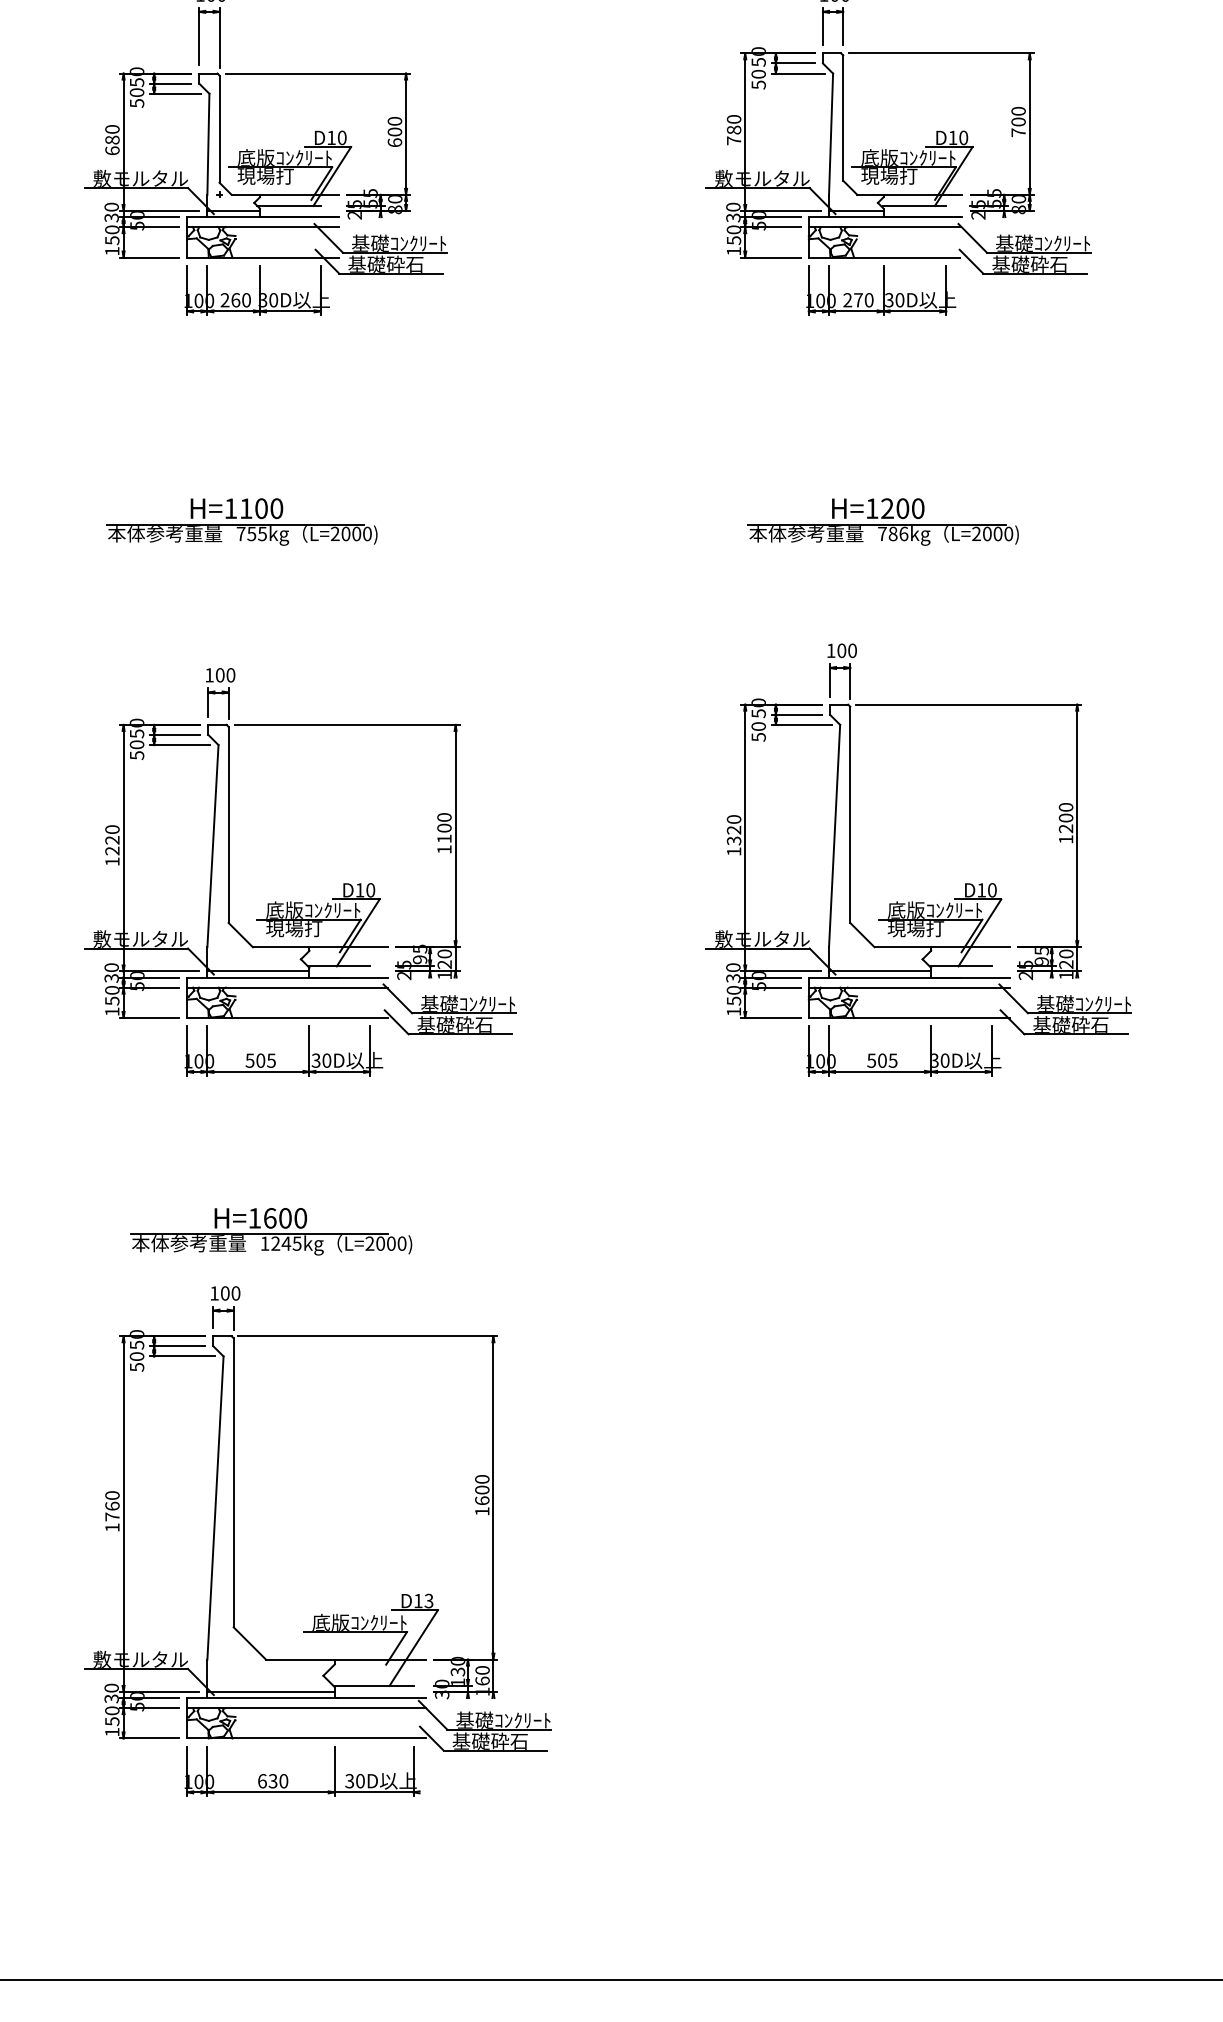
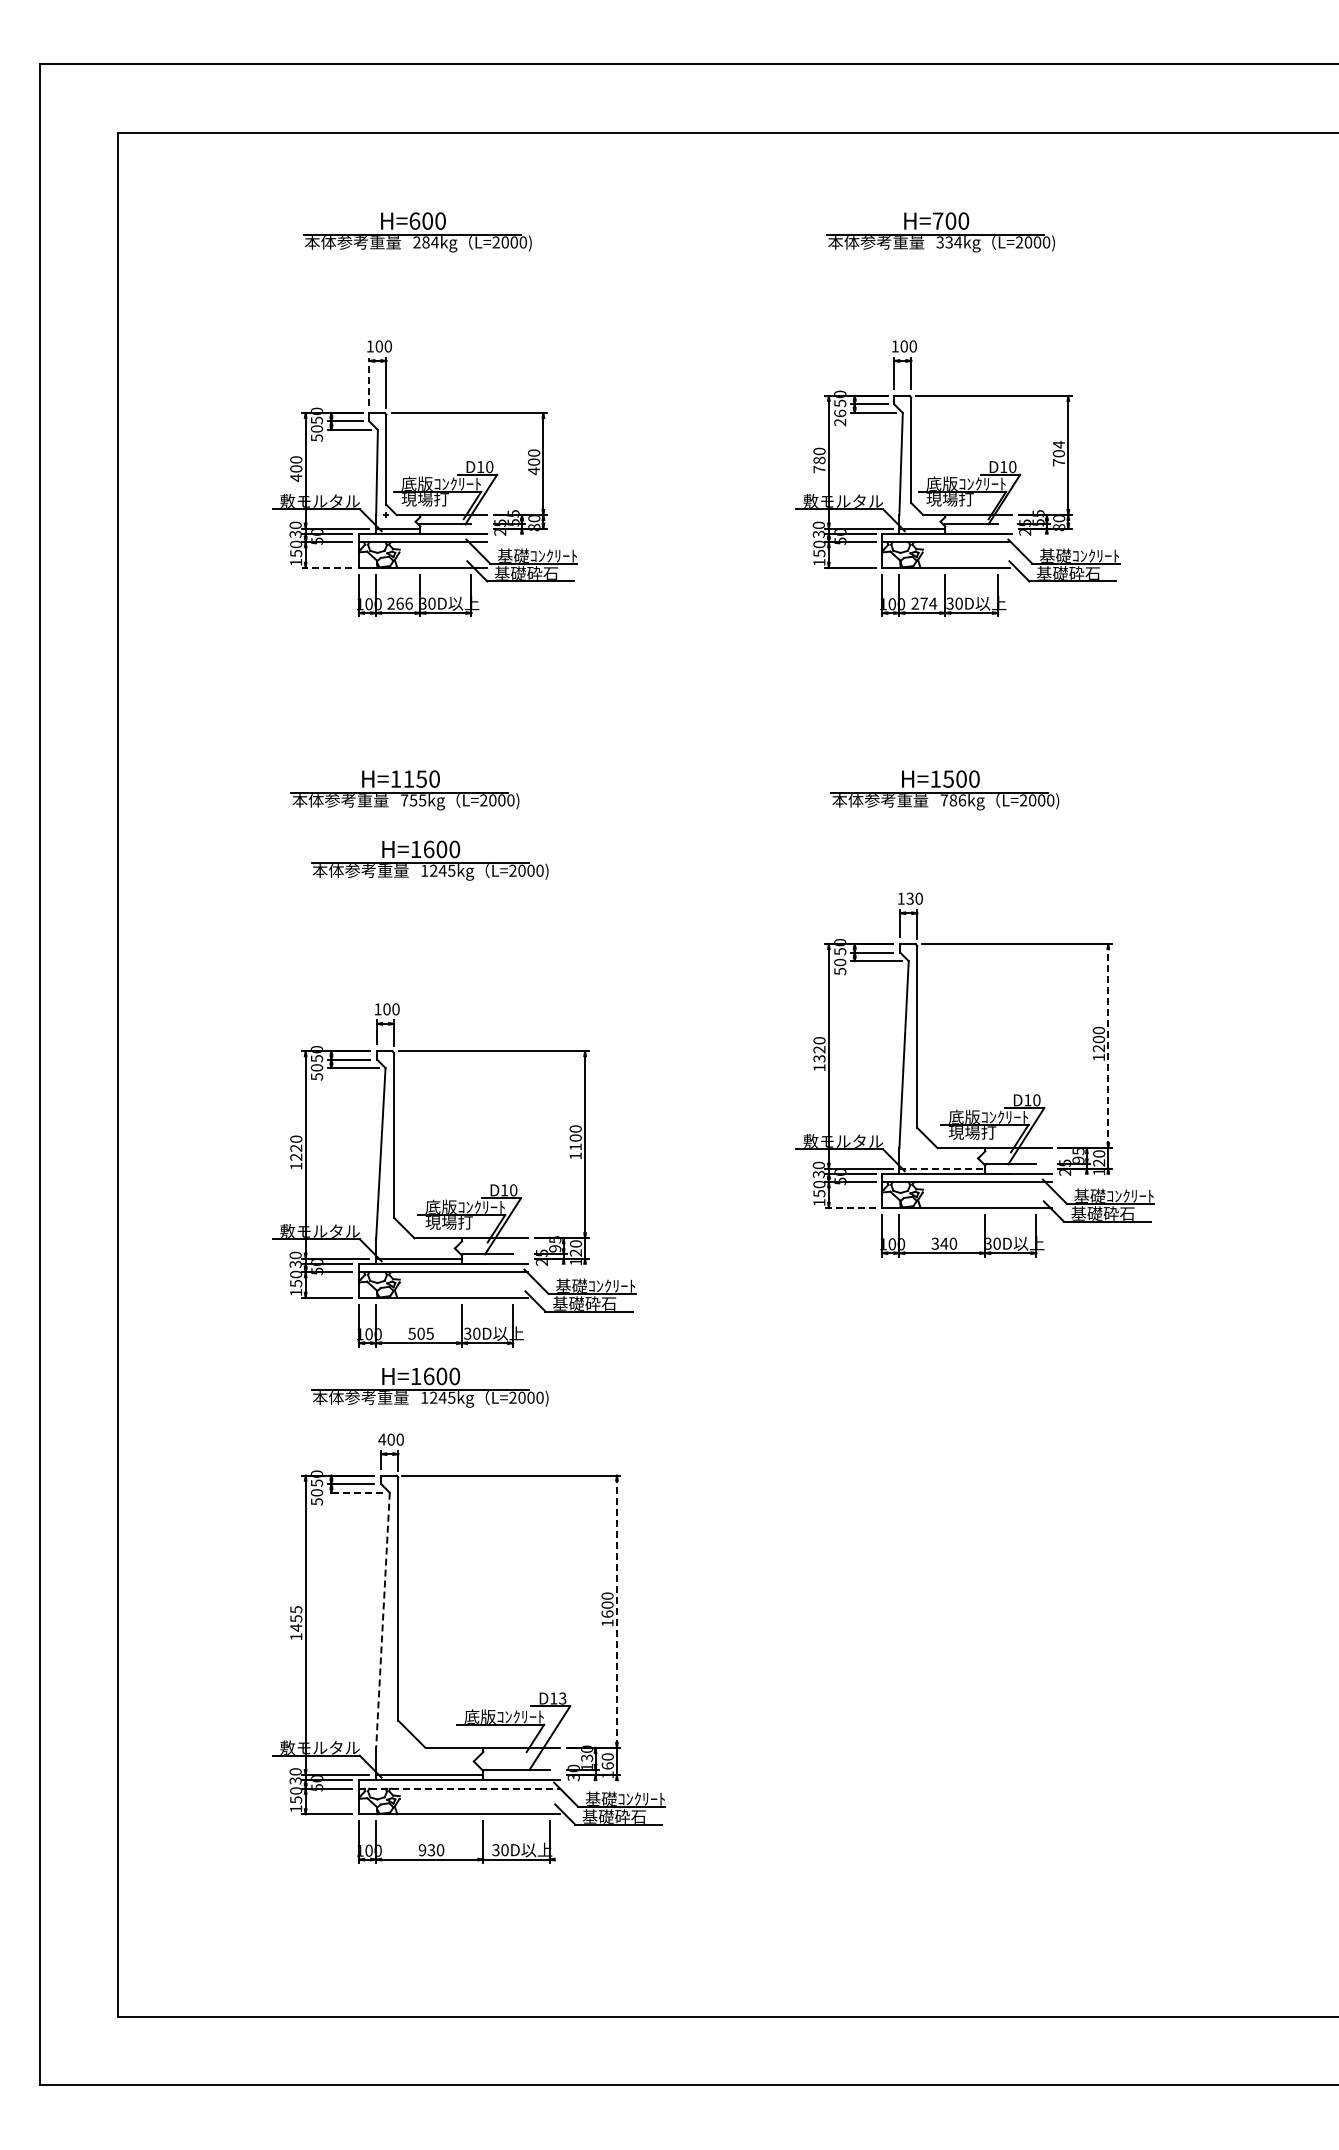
line: (199, 36) -> (369, 381), solid -> dashed
text: (759, 79) -> (840, 417), 50 -> 26
text: (1018, 111) -> (1058, 444), 700 -> 704
text: (395, 143) -> (534, 471), 600 -> 400
text: (112, 145) -> (296, 473), 680 -> 400
line: (148, 257) -> (326, 567), solid -> dashed
text: (245, 300) -> (408, 603), 260 -> 266
text: (869, 300) -> (933, 603), 270 -> 274
text: (261, 507) -> (421, 778), H=1100 -> H=1150
text: (887, 507) -> (948, 778), H=1200 -> H=1500
part: (270, 605) -> (429, 860), added
text: (841, 650) -> (909, 898), 100 -> 130
line: (1077, 825) -> (1108, 1045), solid -> dashed
part: (300, 902) -> (454, 1200), moved
line: (880, 971) -> (942, 1168), solid -> dashed
line: (770, 1017) -> (850, 1207), solid -> dashed
text: (882, 1060) -> (944, 1243), 505 -> 340
text: (214, 1293) -> (382, 1439), 100 -> 400
line: (182, 1356) -> (355, 1492), solid -> dashed
line: (492, 1497) -> (616, 1611), solid -> dashed
text: (112, 1505) -> (296, 1618), 1760 -> 1455
line: (214, 1508) -> (382, 1620), solid -> dashed
line: (306, 1707) -> (459, 1788), solid -> dashed
text: (262, 1781) -> (422, 1850), 630 -> 930

